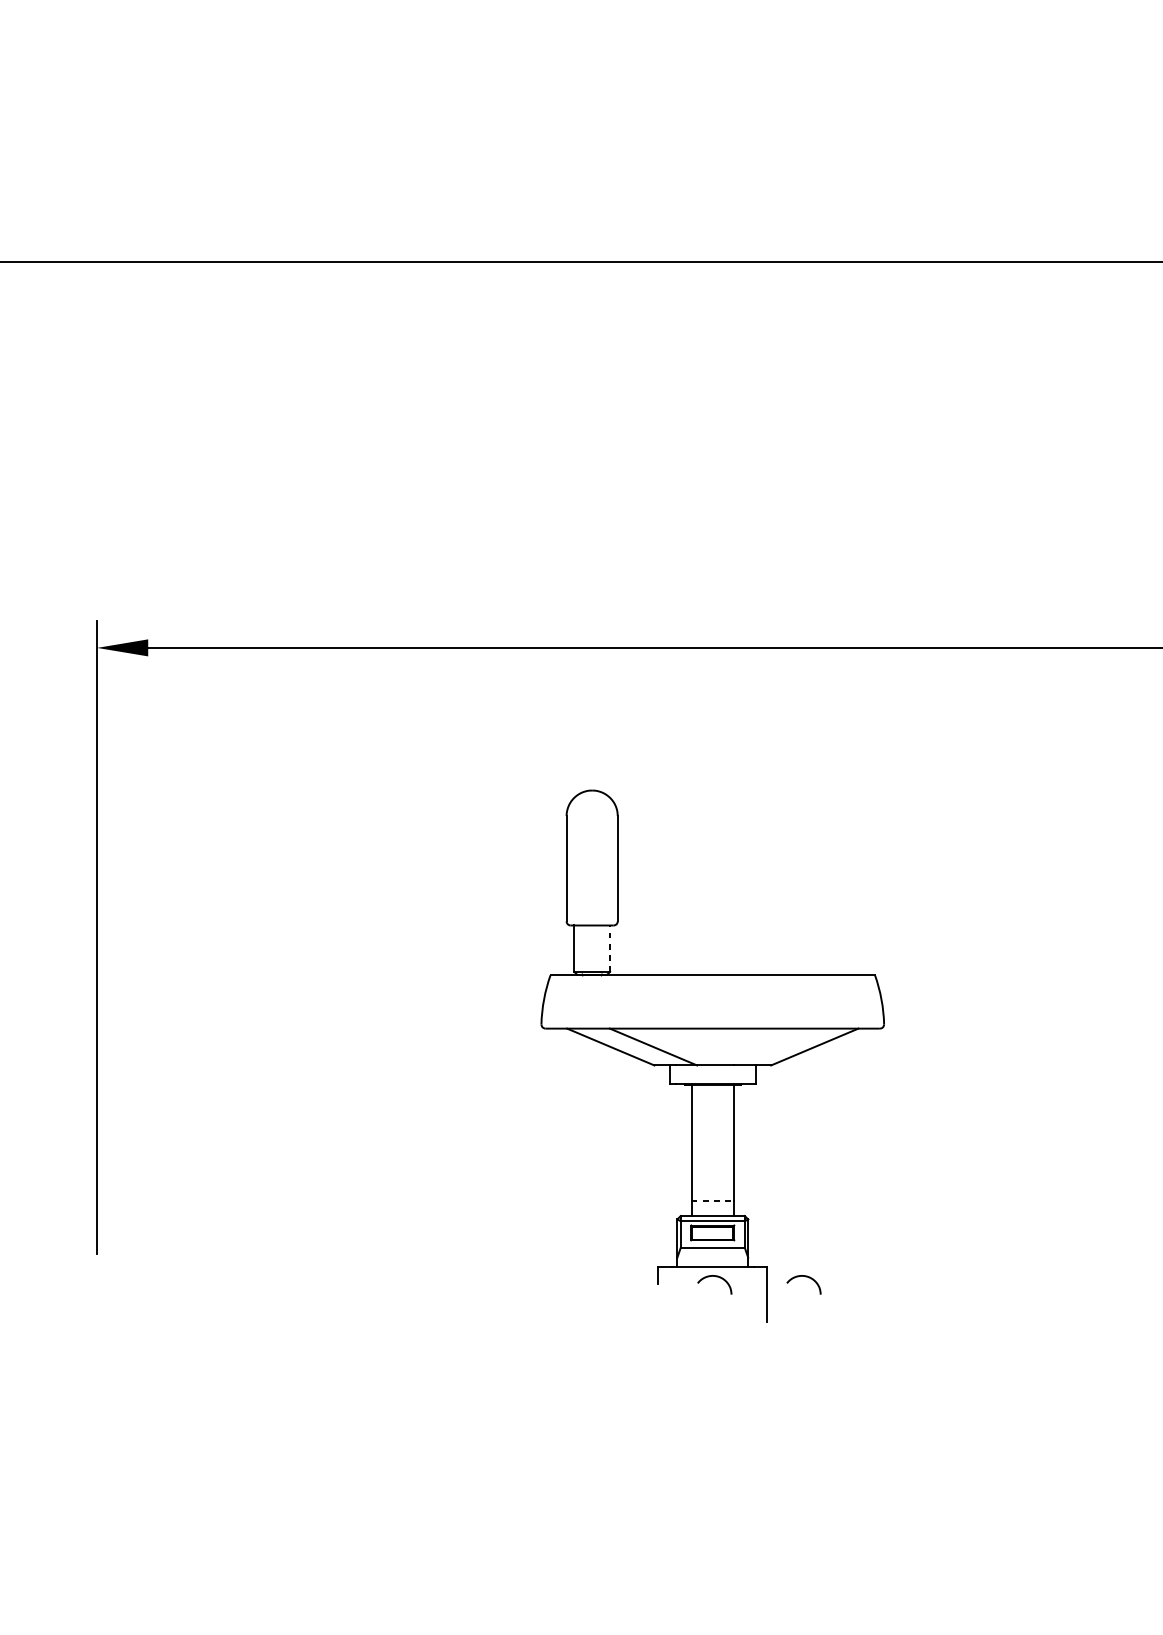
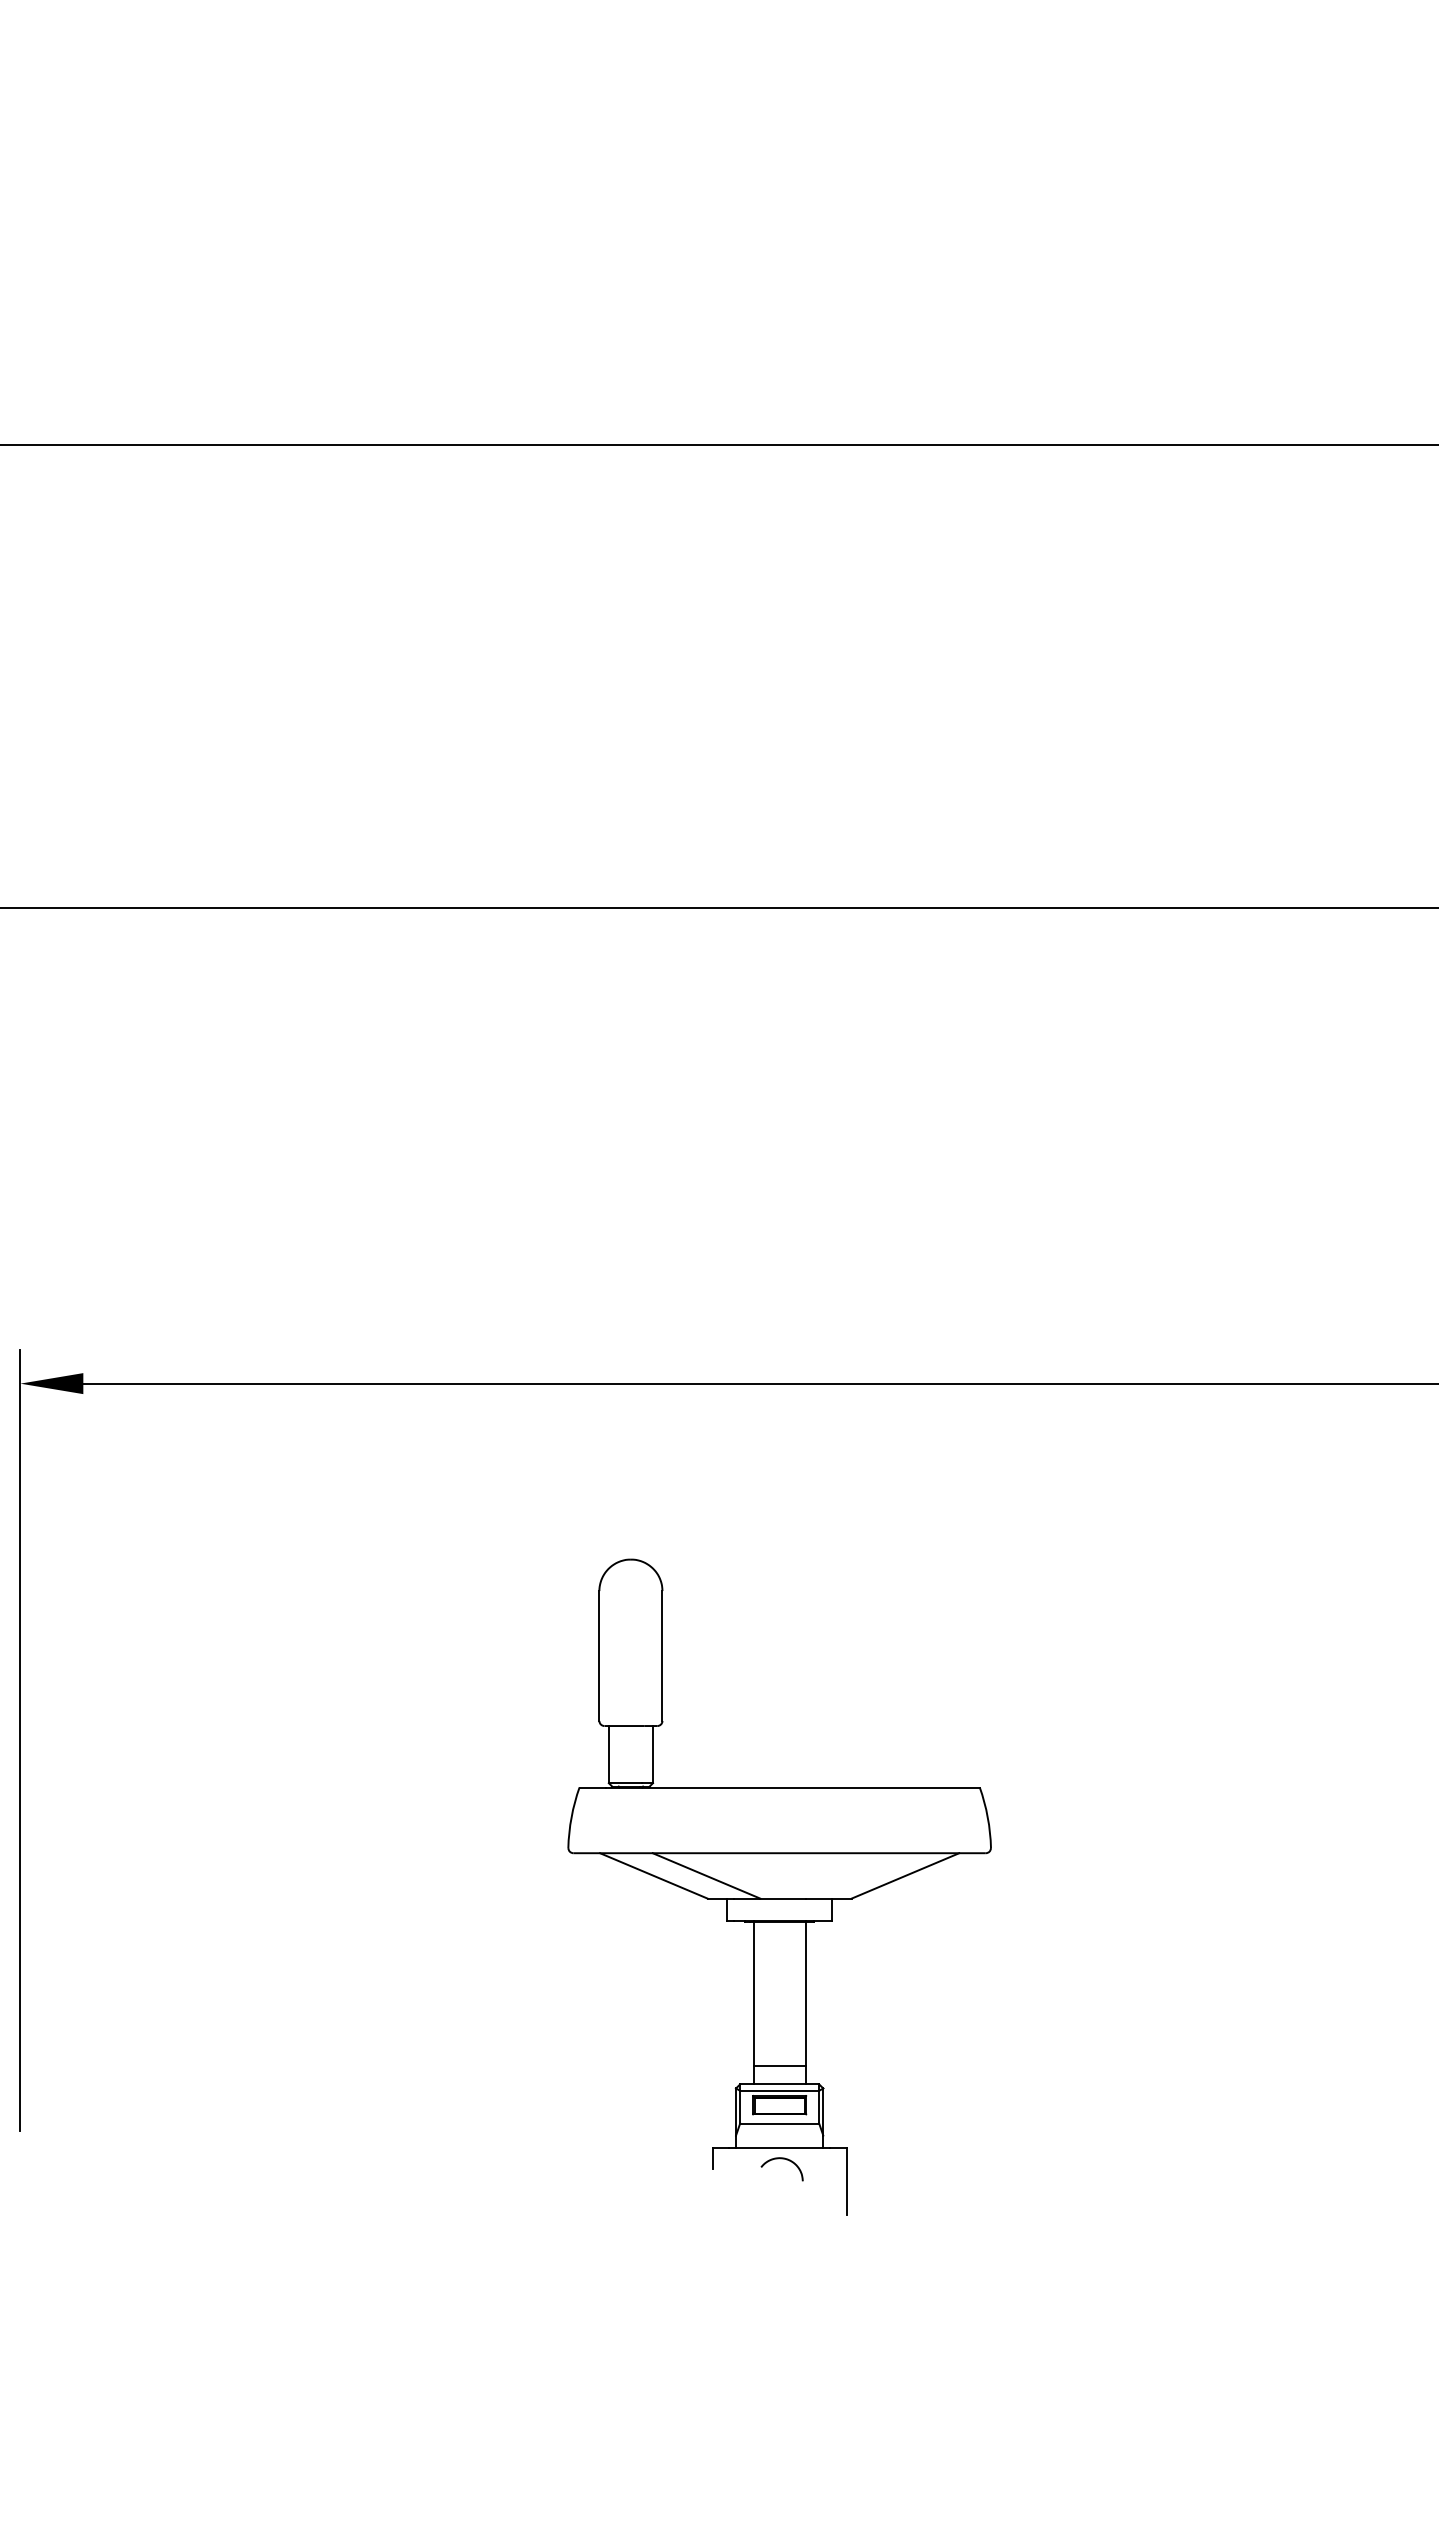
line: (610, 948) -> (653, 1754), dashed -> solid
line: (713, 1200) -> (780, 2065), dashed -> solid
curve: (803, 1276) -> (891, 2159), removed

